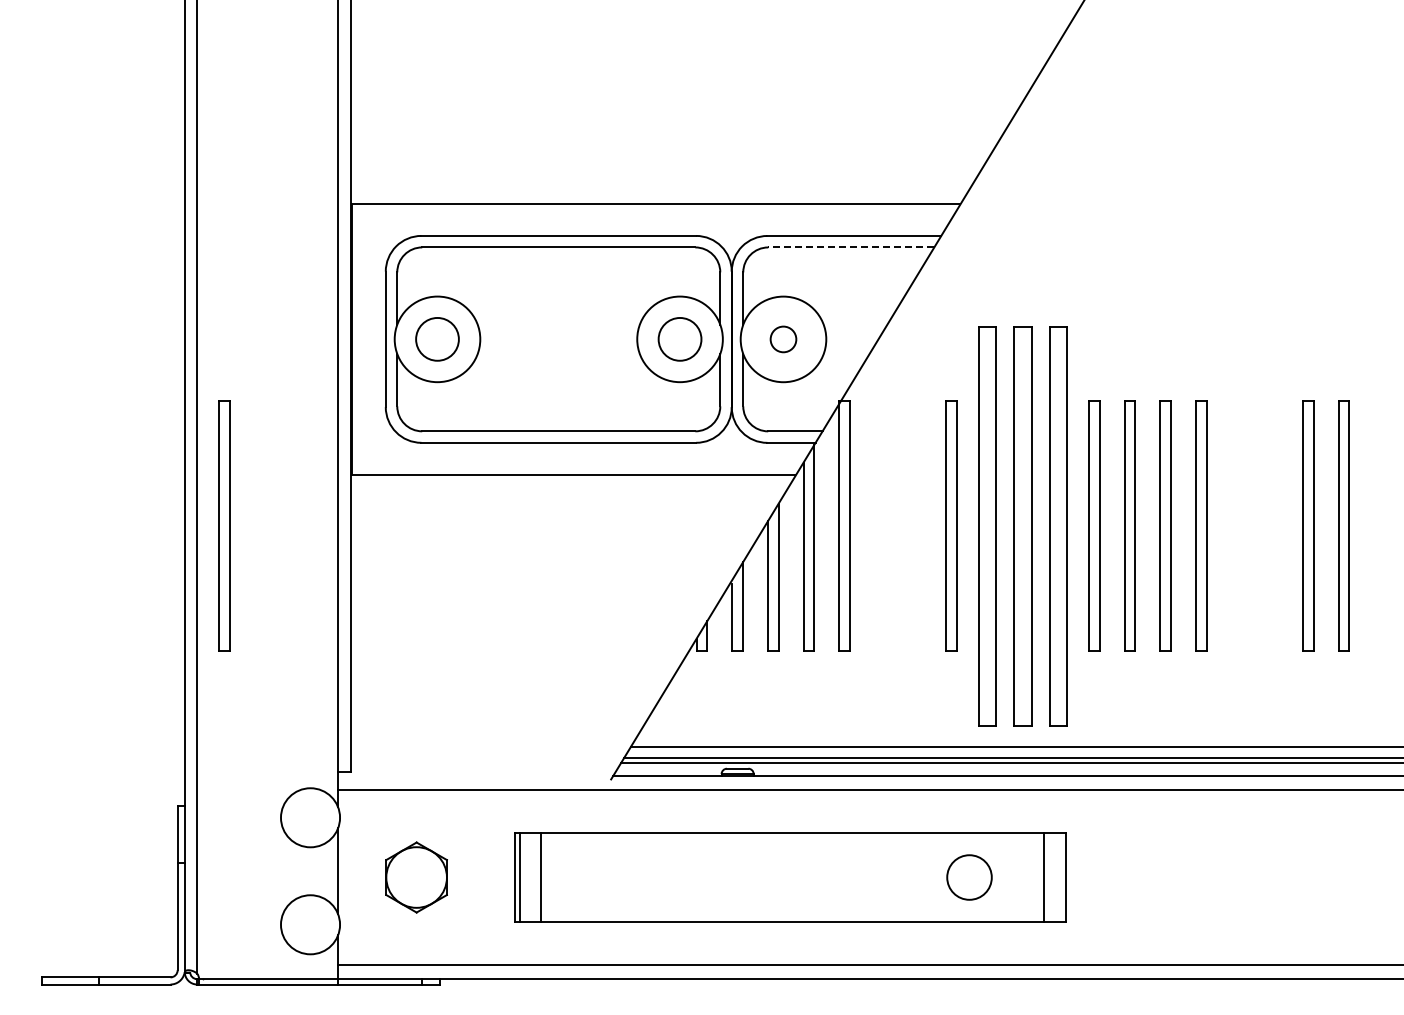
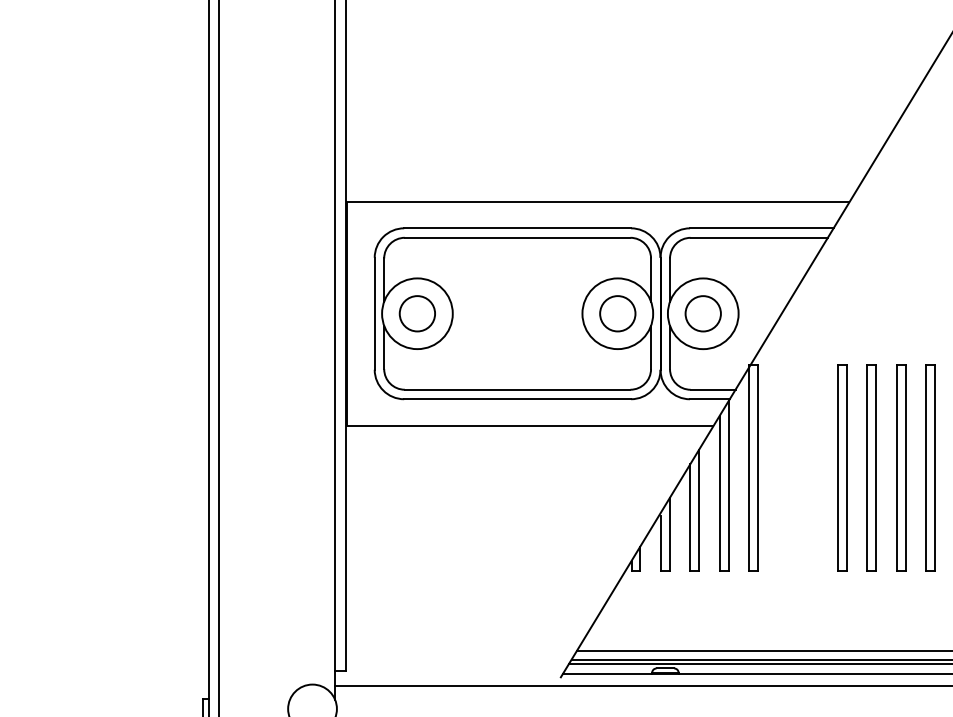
line: (850, 247) -> (758, 237), dashed -> solid
circle: (783, 339) -> (703, 313), size x1.67
part: (224, 525) -> (241, 467), removed
part: (987, 525) -> (871, 467), size x0.62
part: (1022, 525) -> (900, 467), size x0.62
part: (1058, 525) -> (930, 467), size x0.62

